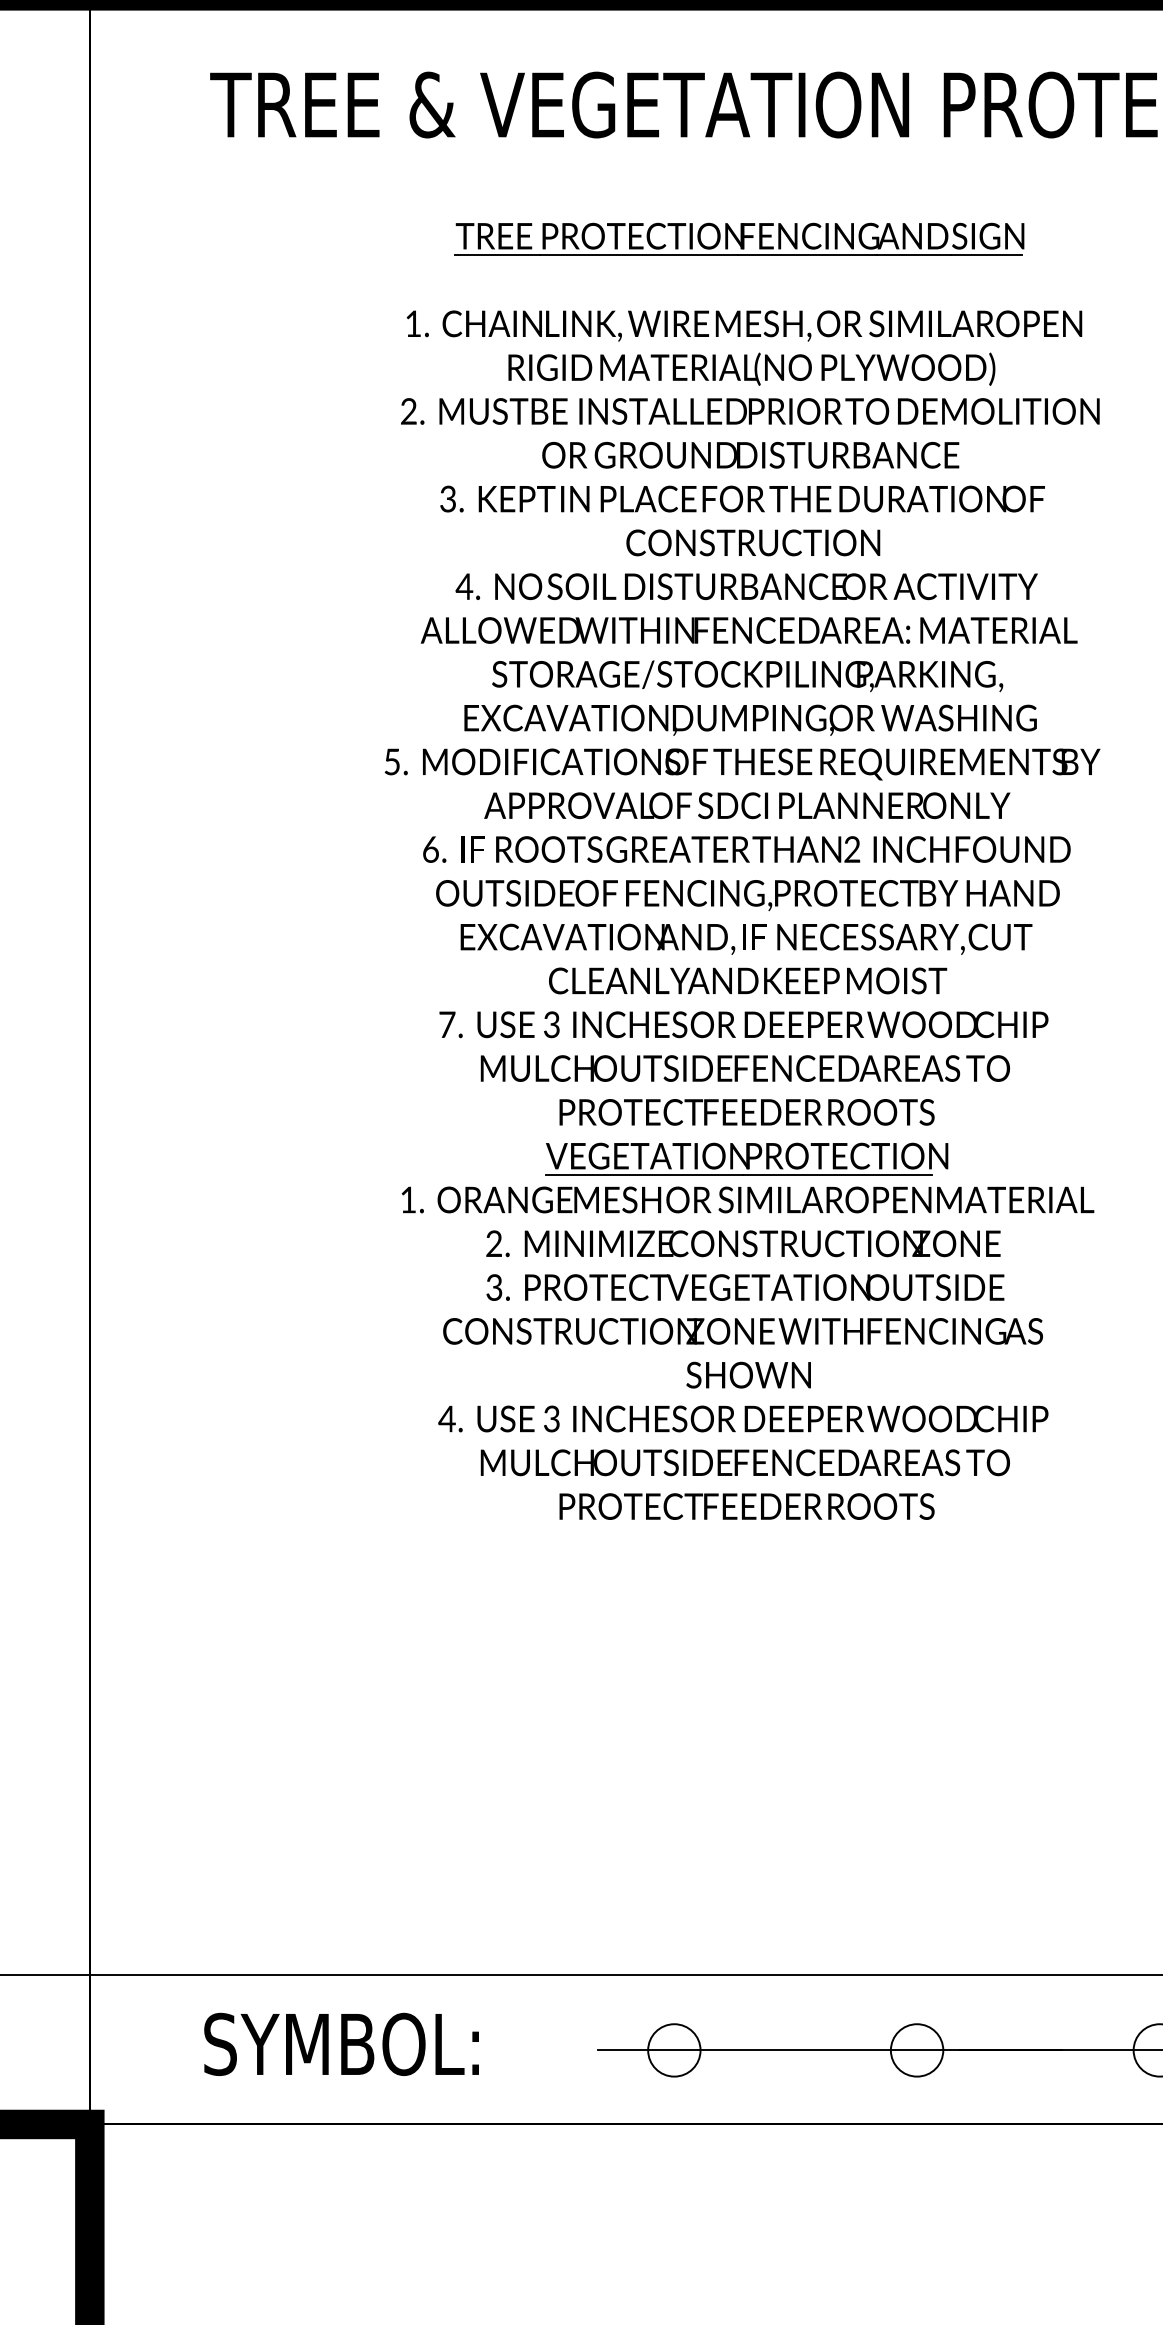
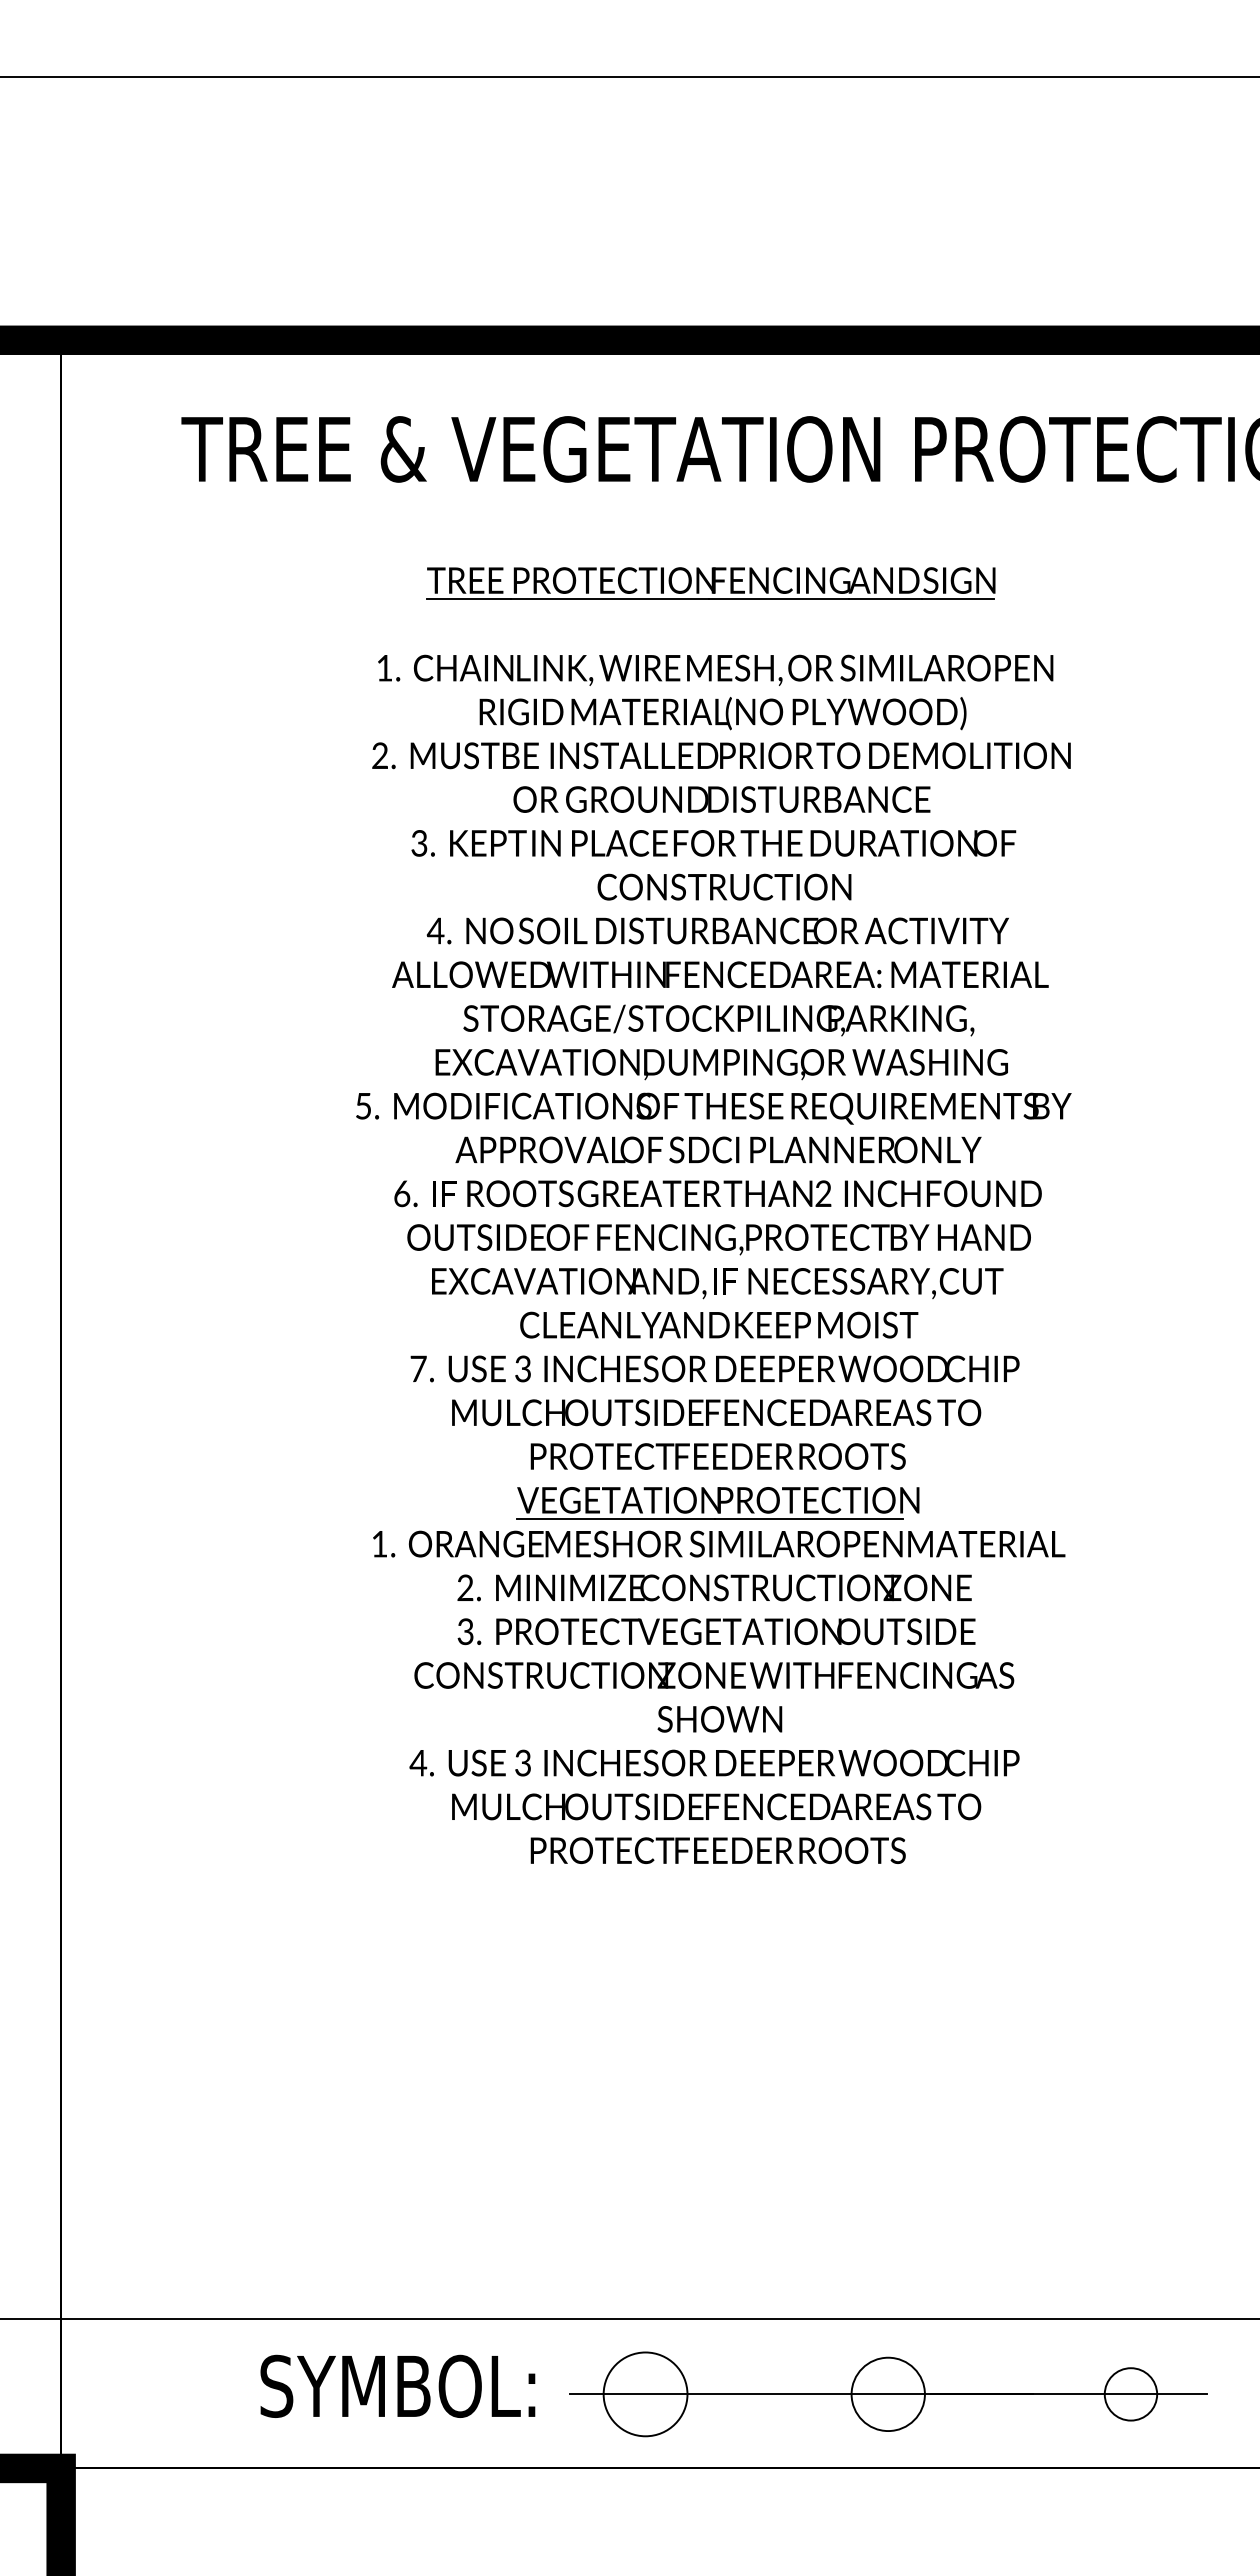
text: (341, 2043) -> (397, 2385), moved
circle: (674, 2050) -> (645, 2394), size x1.6
circle: (917, 2050) -> (888, 2394), size x1.4

